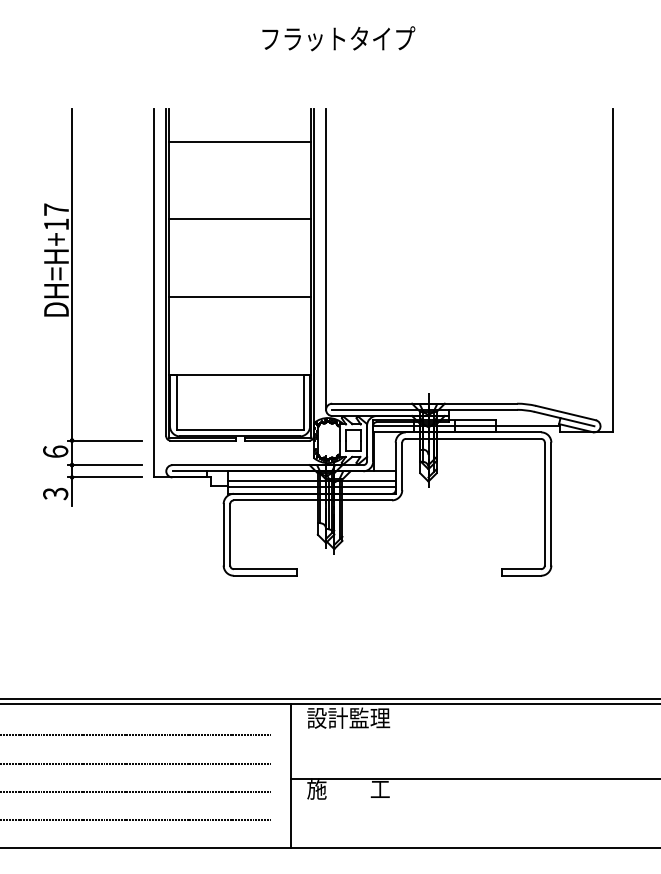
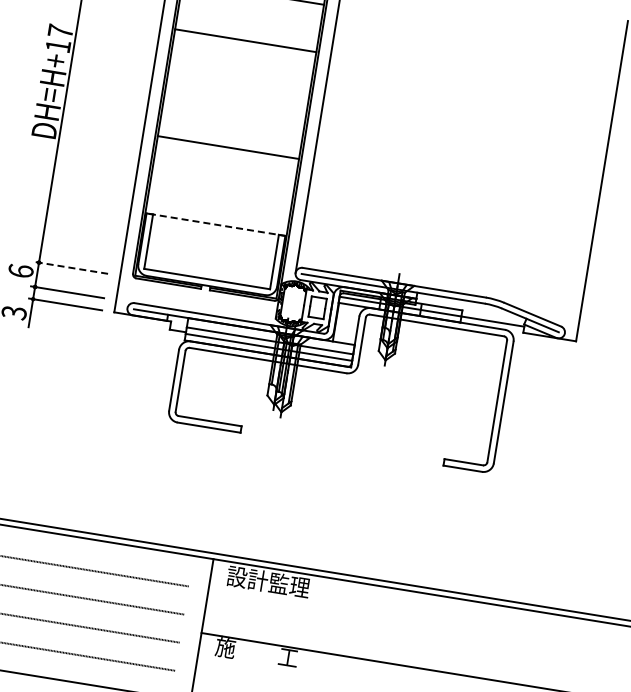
line: (239, 219) -> (245, 40), moved
line: (239, 375) -> (215, 225), solid -> dashed
line: (104, 440) -> (71, 267), solid -> dashed

